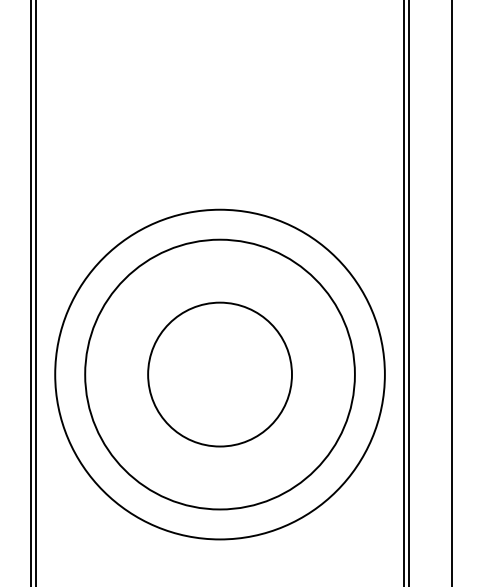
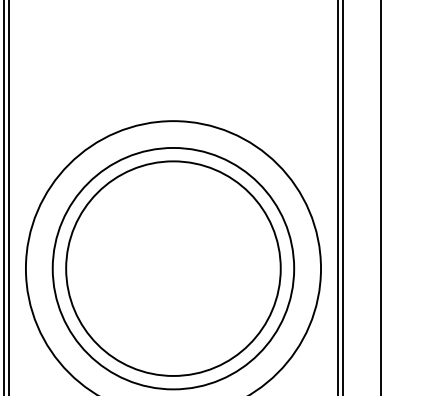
circle: (219, 374) -> (172, 268), size x1.67

